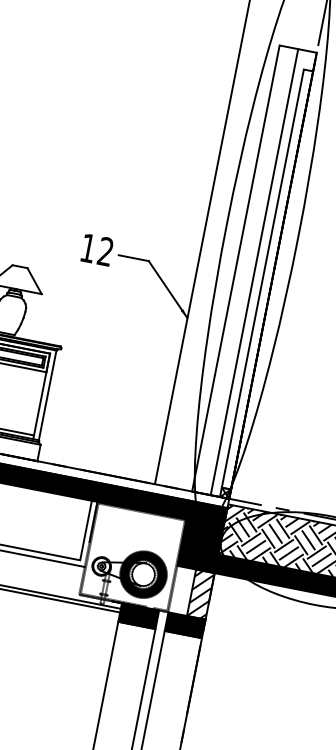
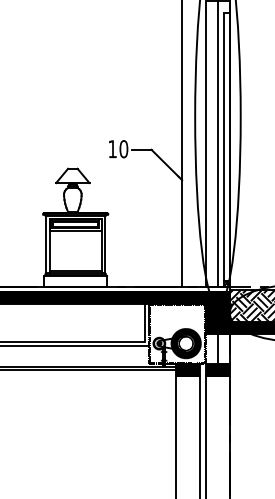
text: (105, 252) -> (123, 149), 12 -> 10
hatch: (200, 593) -> (223, 348), removed

